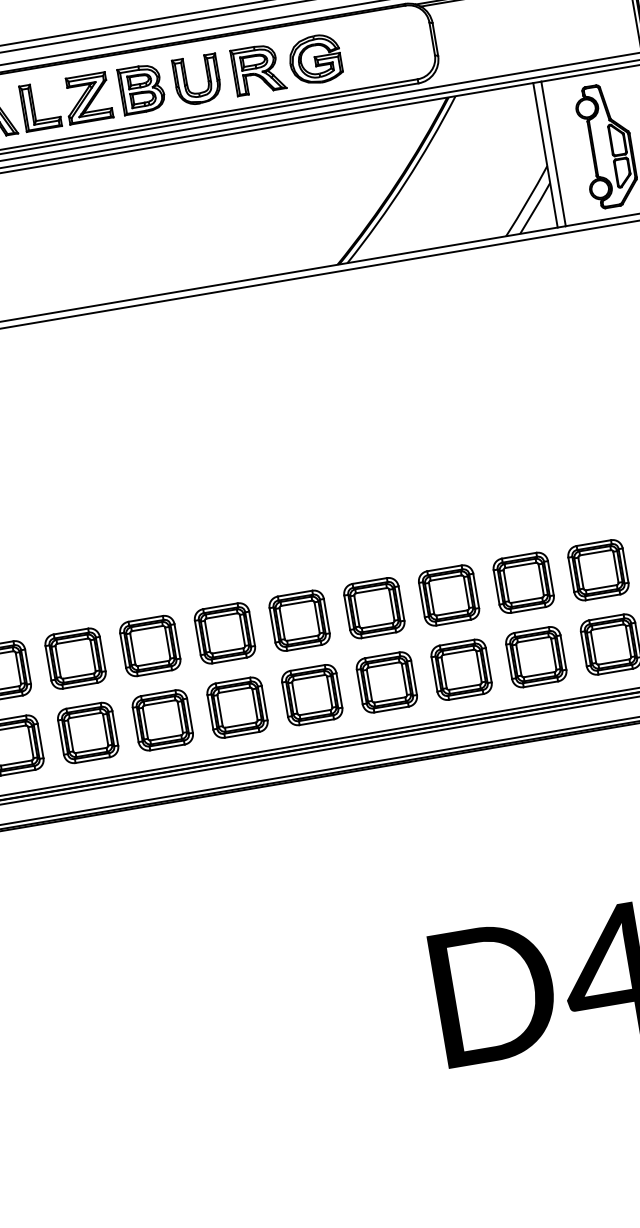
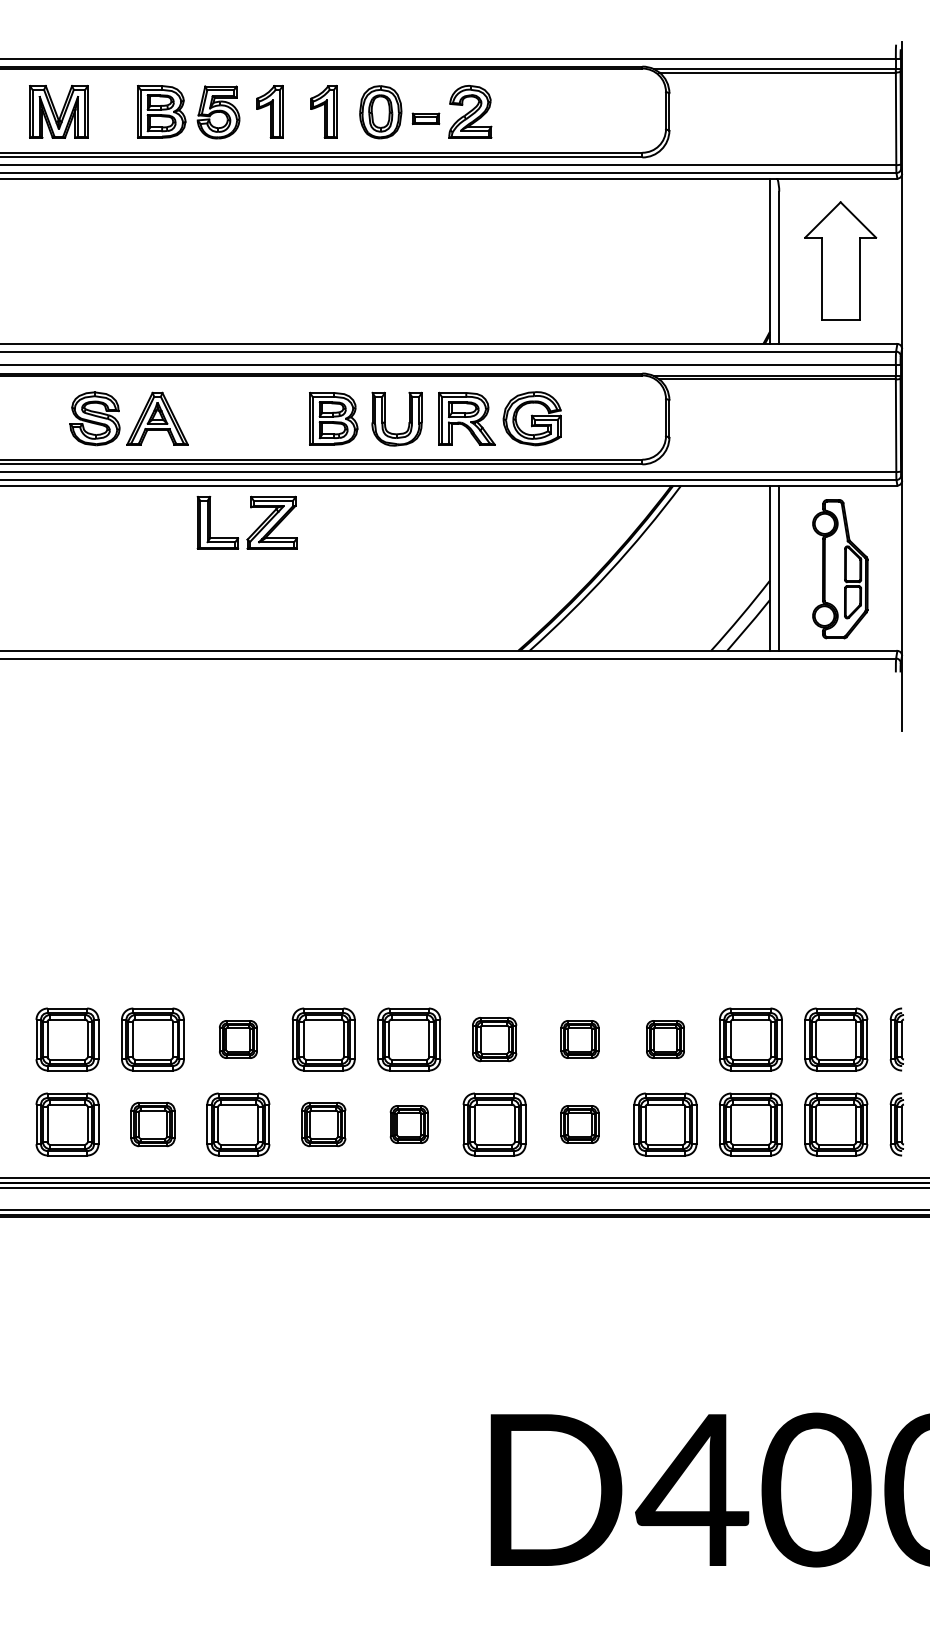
part: (73, 107) -> (254, 530), moved
part: (523, 582) -> (665, 1039), size x0.6
part: (448, 595) -> (579, 1039), size x0.6
part: (374, 608) -> (494, 1039), size x0.7
part: (150, 645) -> (238, 1039), size x0.6
part: (461, 669) -> (579, 1124), size x0.6
part: (312, 695) -> (409, 1124), size x0.6
part: (237, 707) -> (323, 1124), size x0.7
part: (87, 733) -> (152, 1124), size x0.7

